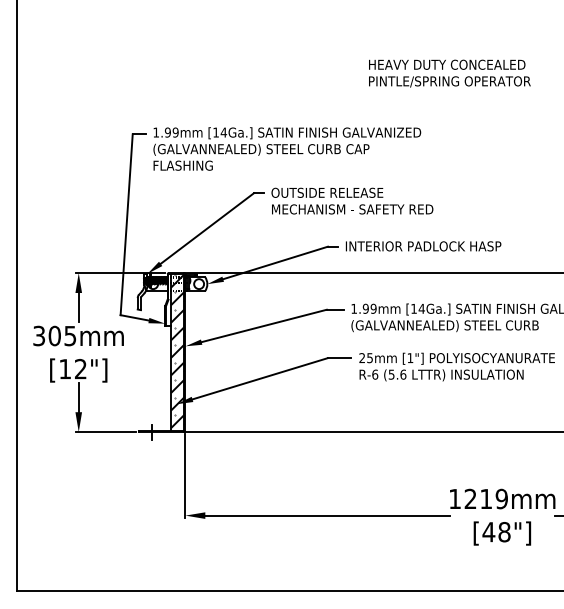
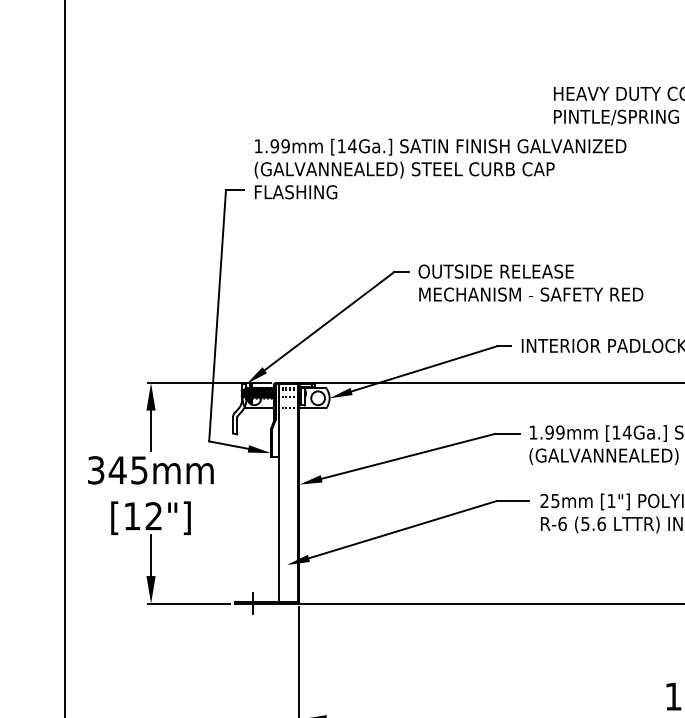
text: (287, 148) -> (440, 168), moved
text: (54, 335) -> (117, 469), 305mm -> 345mm
hatch: (177, 351) -> (288, 491), removed

